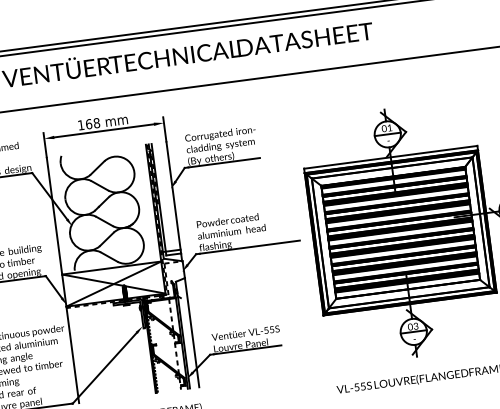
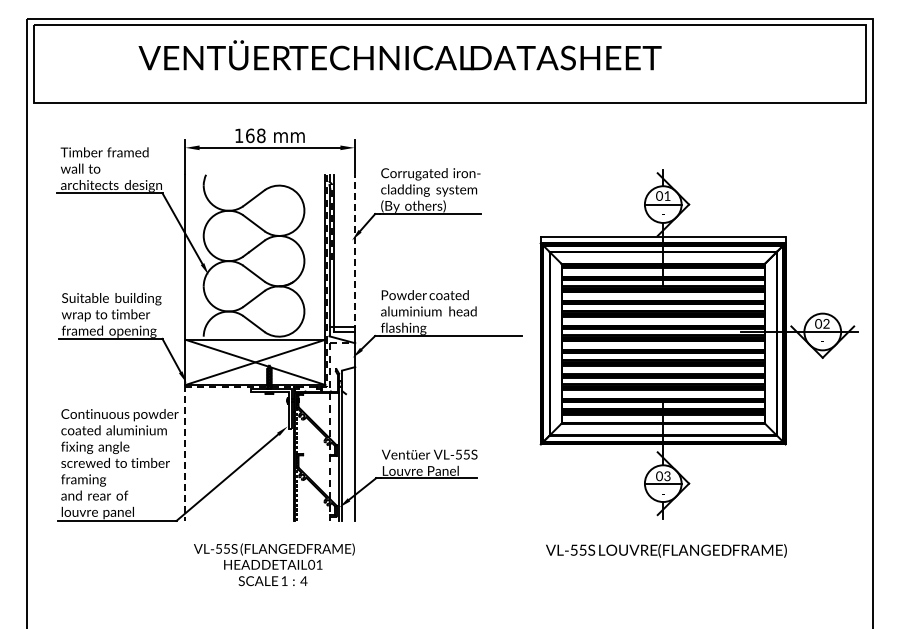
line: (173, 197) -> (354, 253), solid -> dashed
line: (72, 355) -> (185, 453), solid -> dashed

